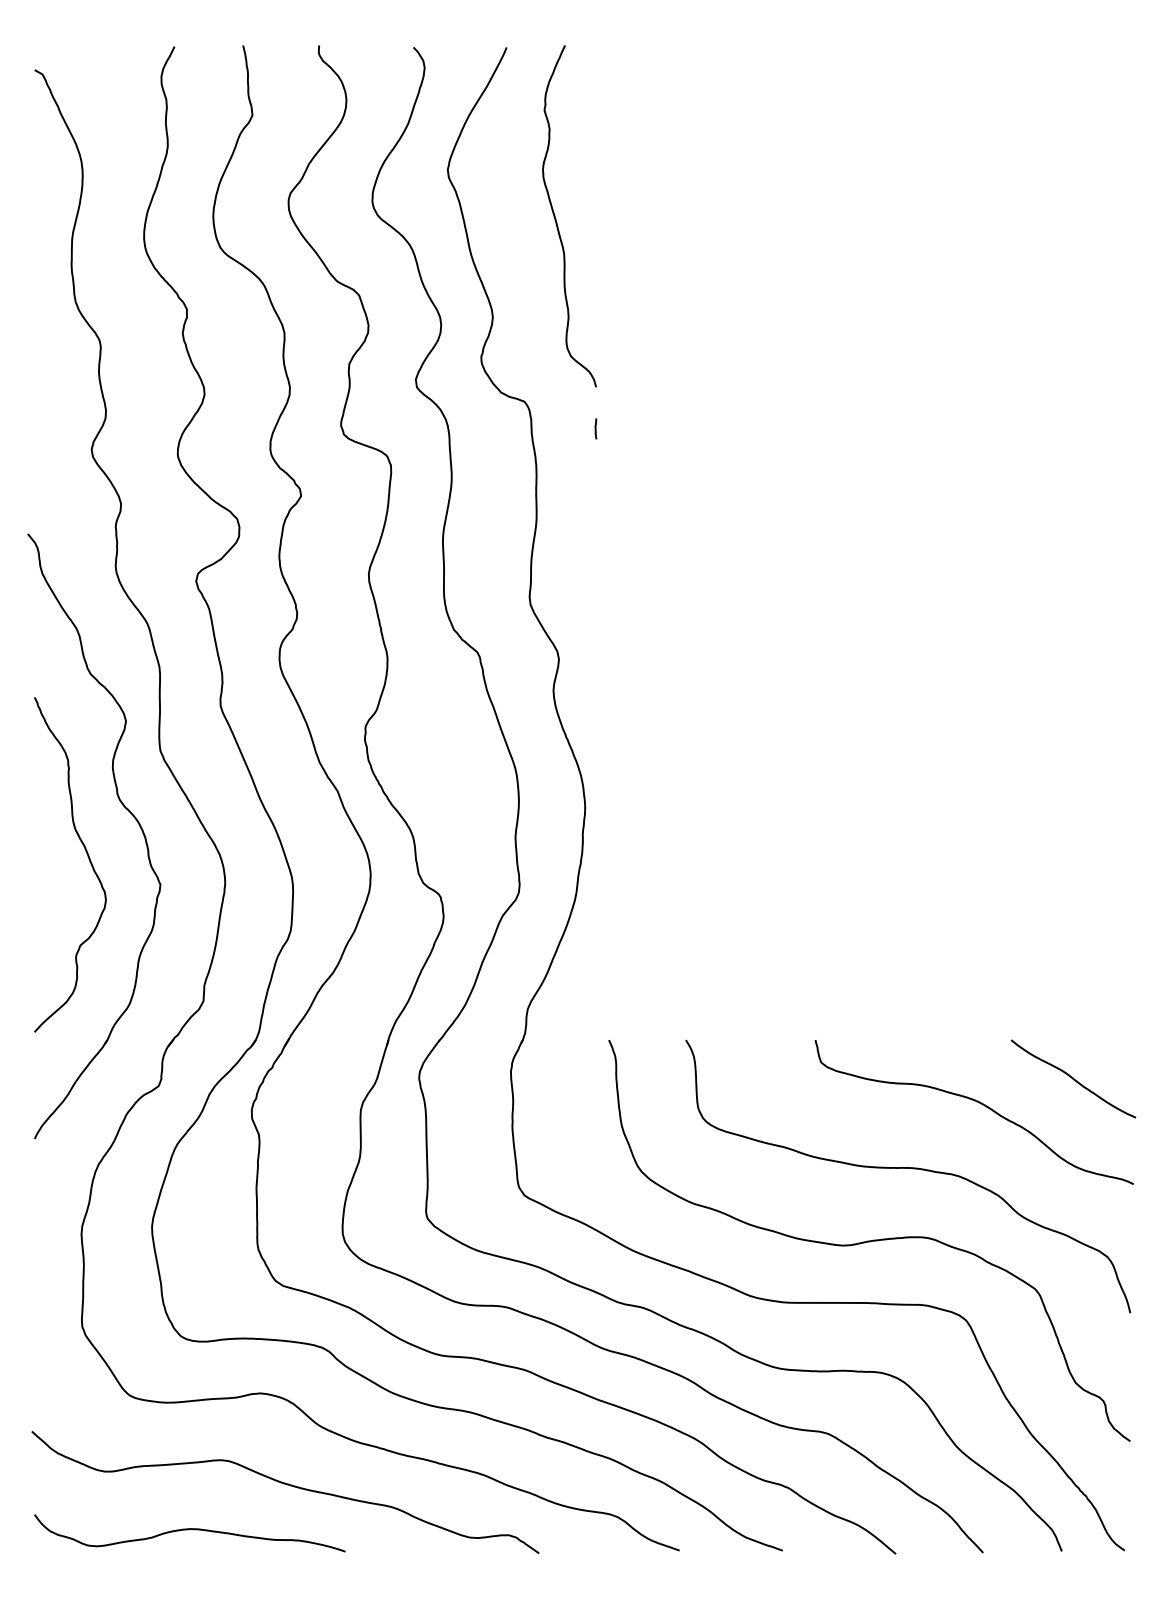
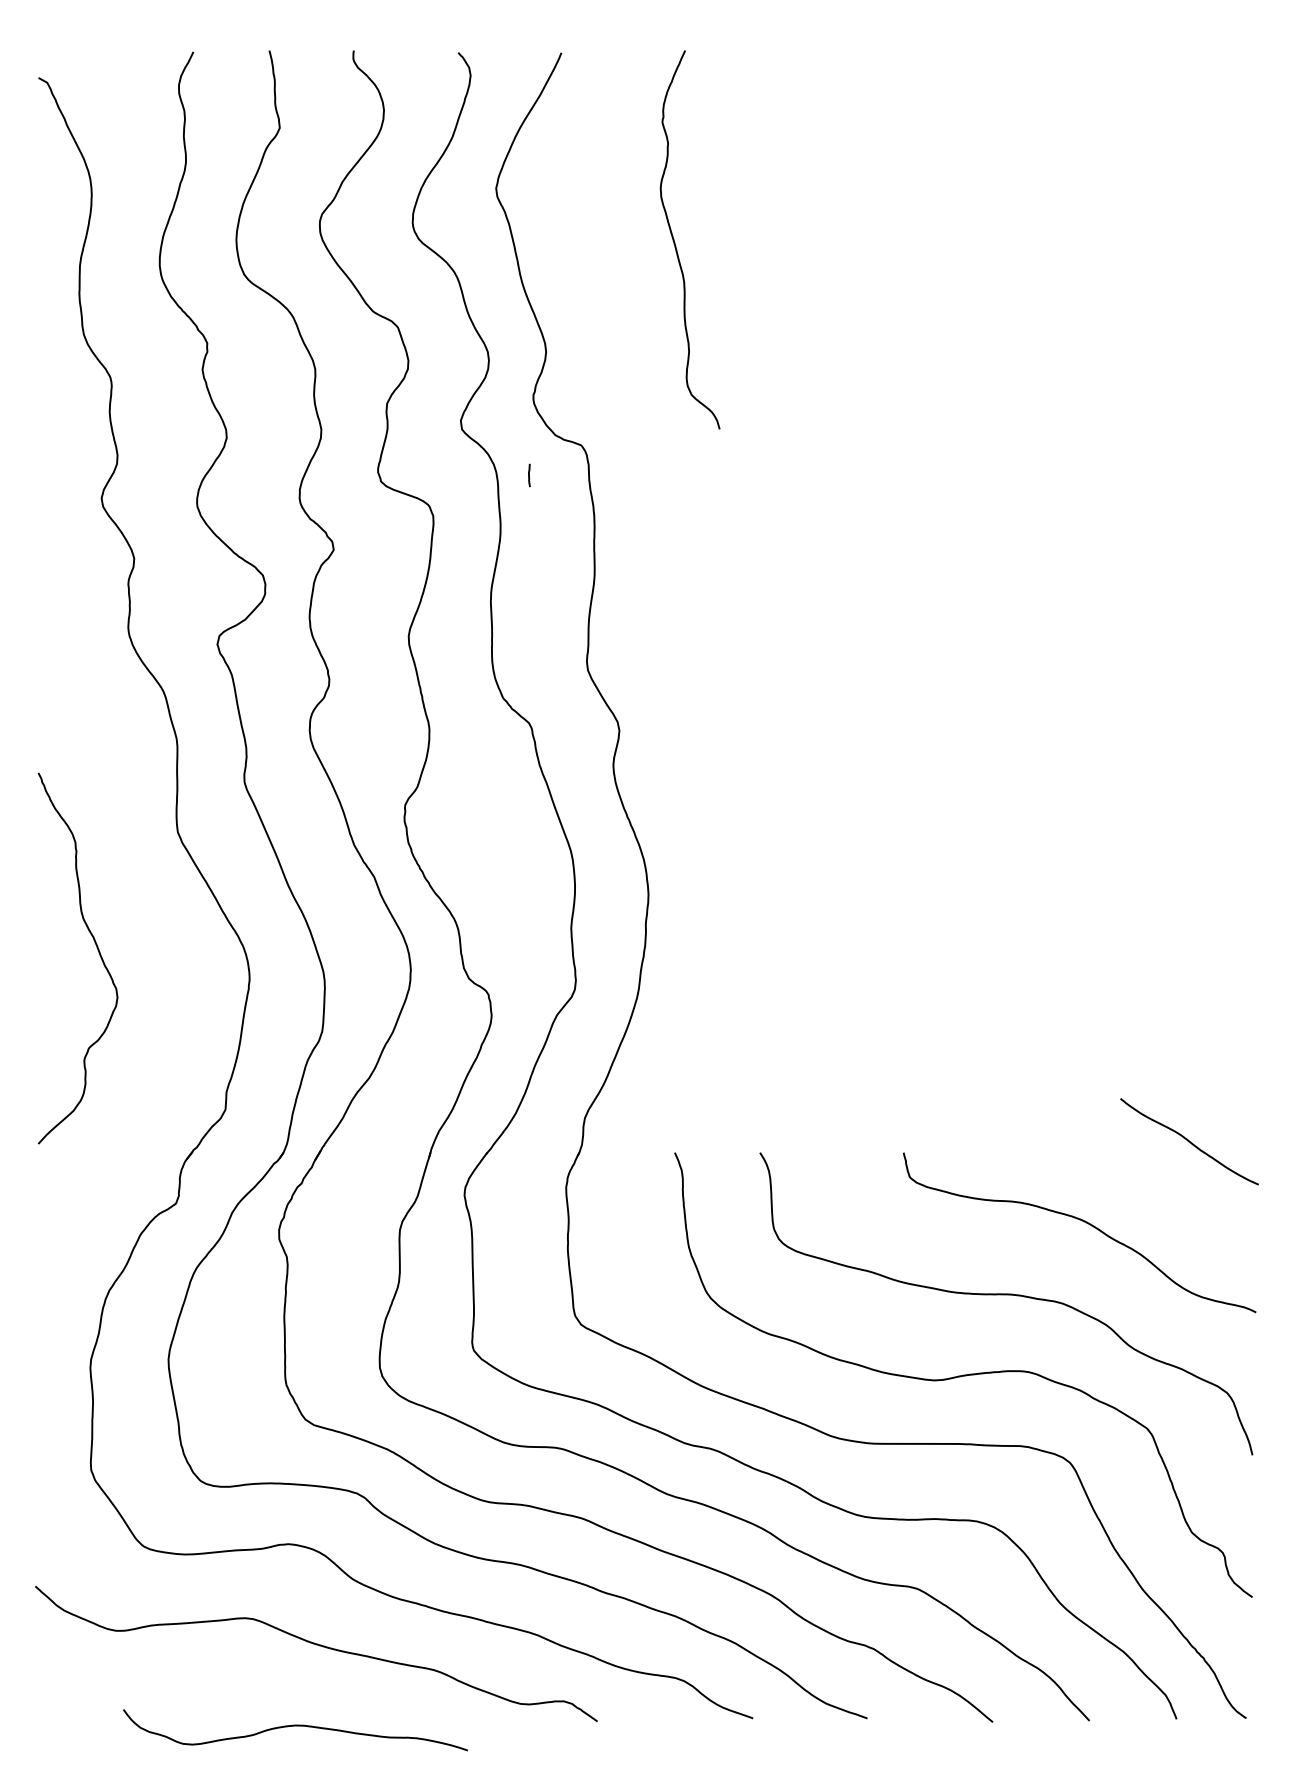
curve: (556, 218) -> (675, 242), moved
line: (596, 428) -> (529, 475), moved
part: (123, 806) -> (136, 893), removed
curve: (1073, 1078) -> (1189, 1141), moved
curve: (189, 1529) -> (295, 1726), moved

